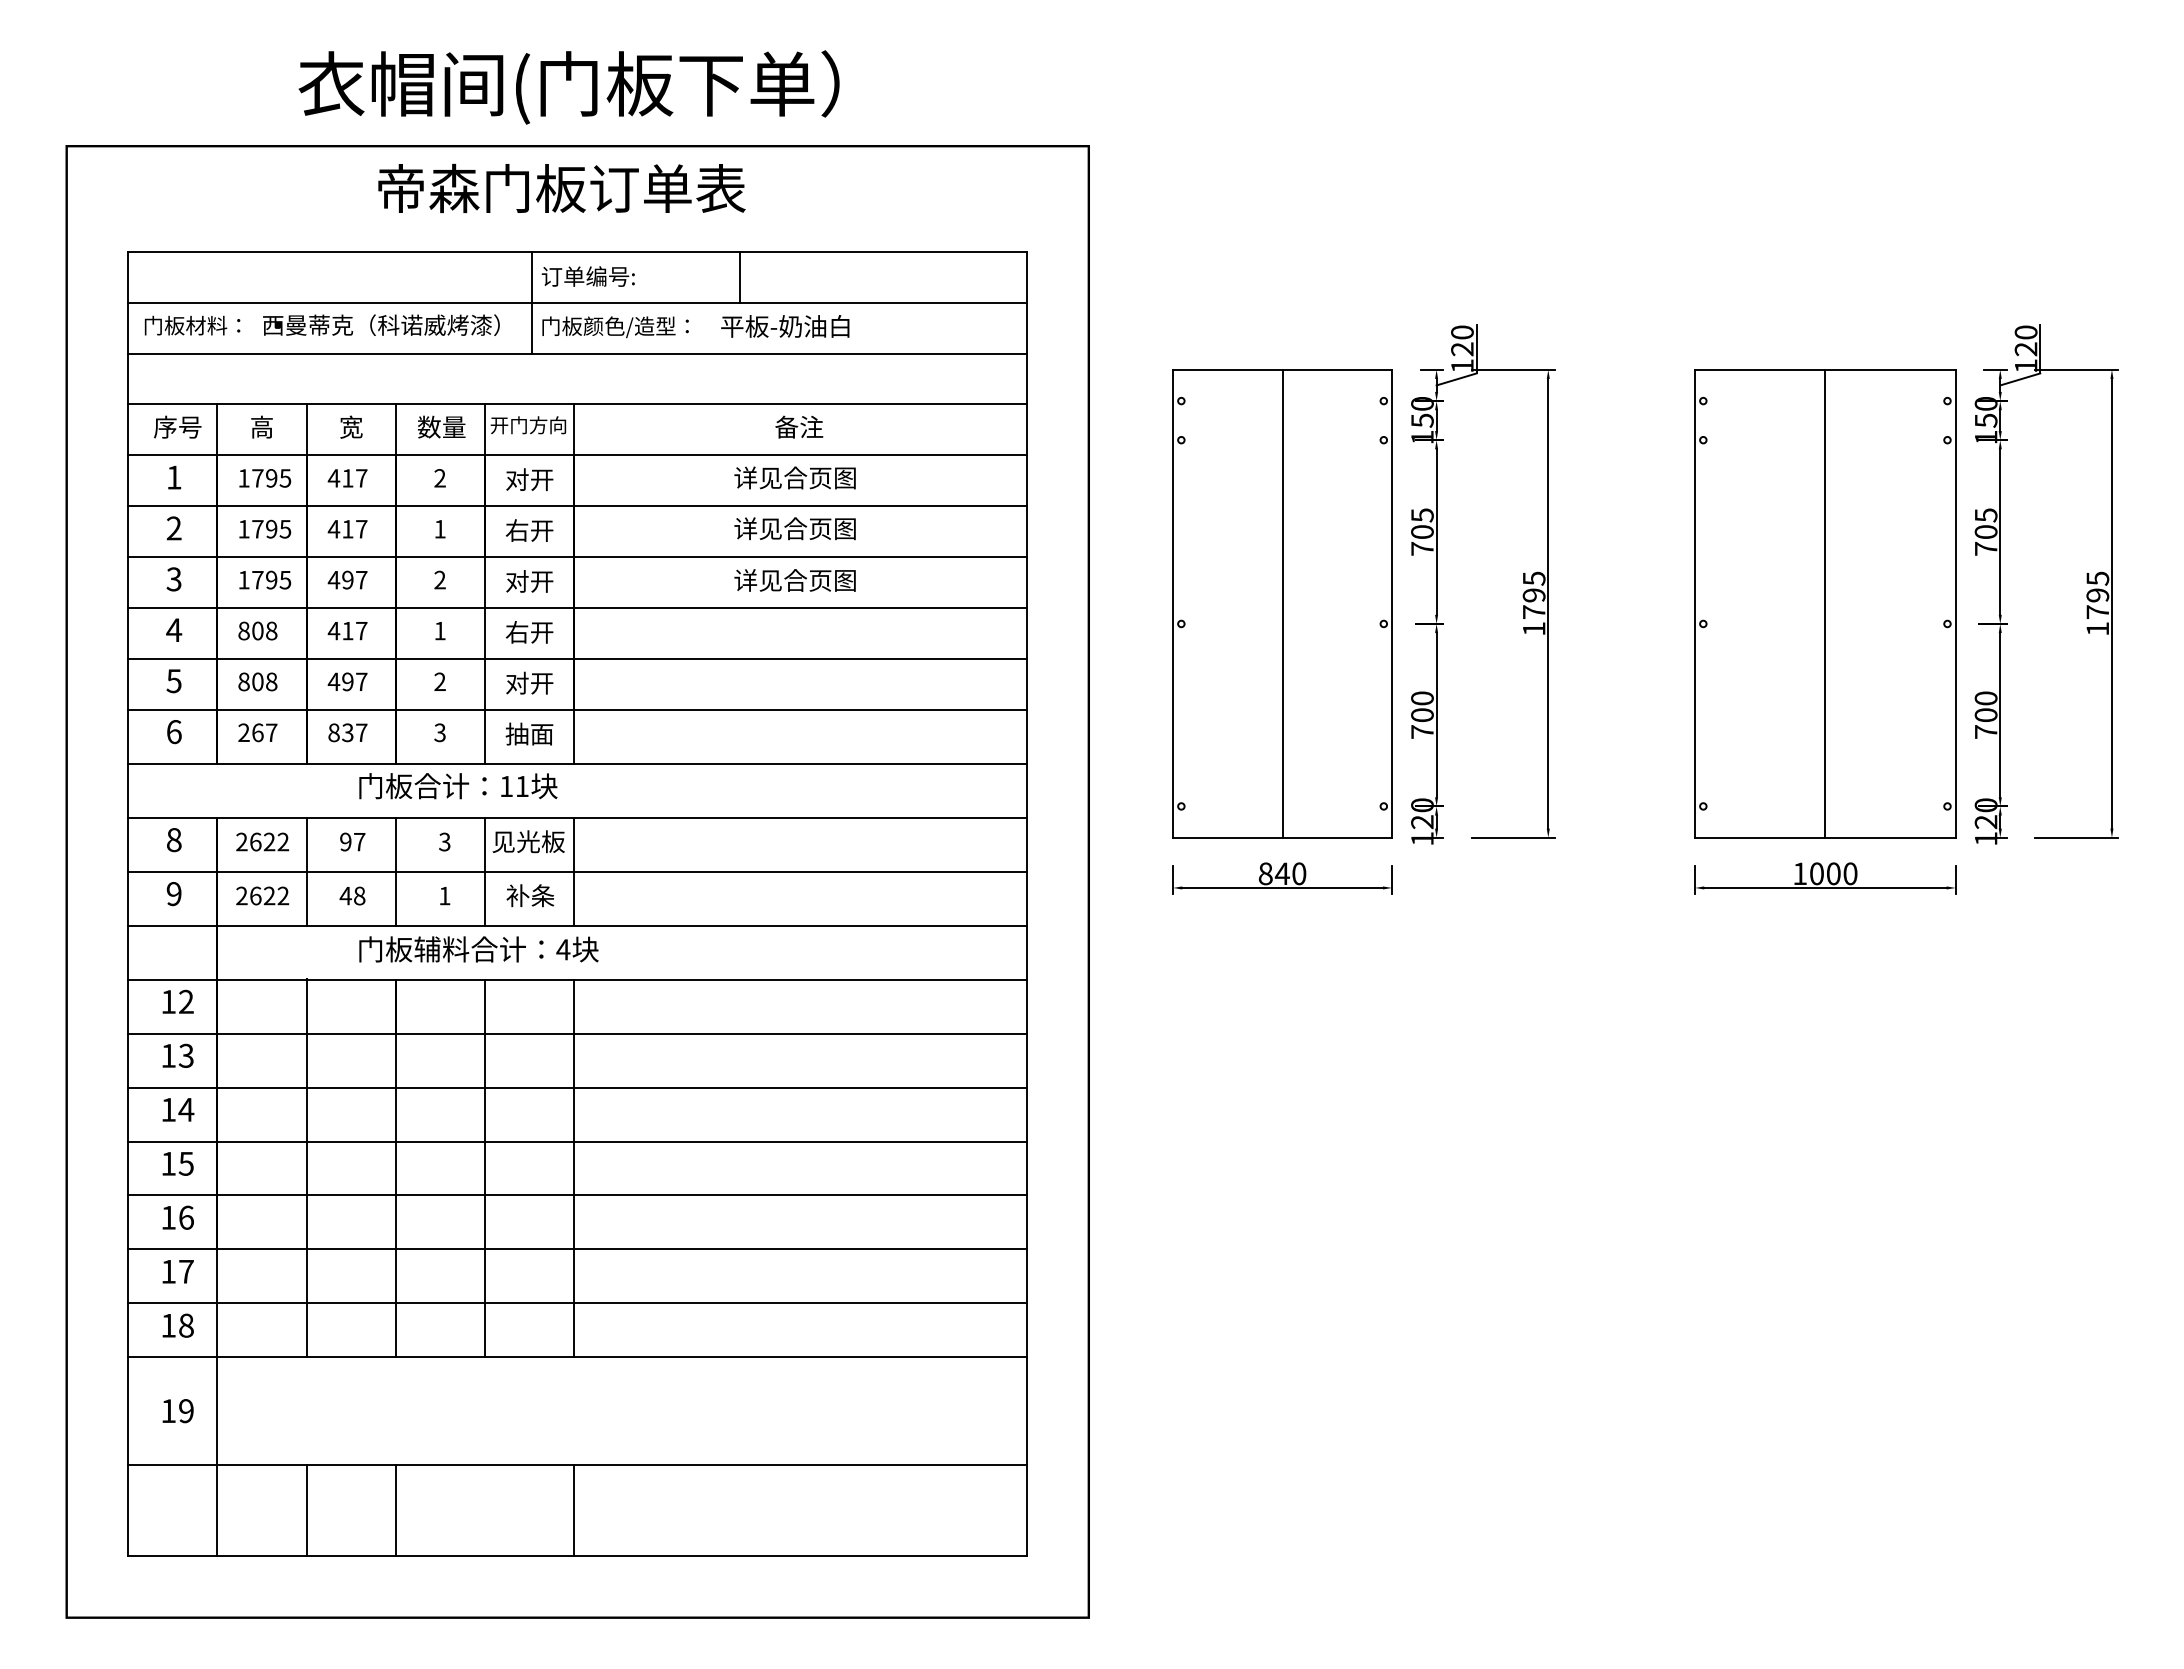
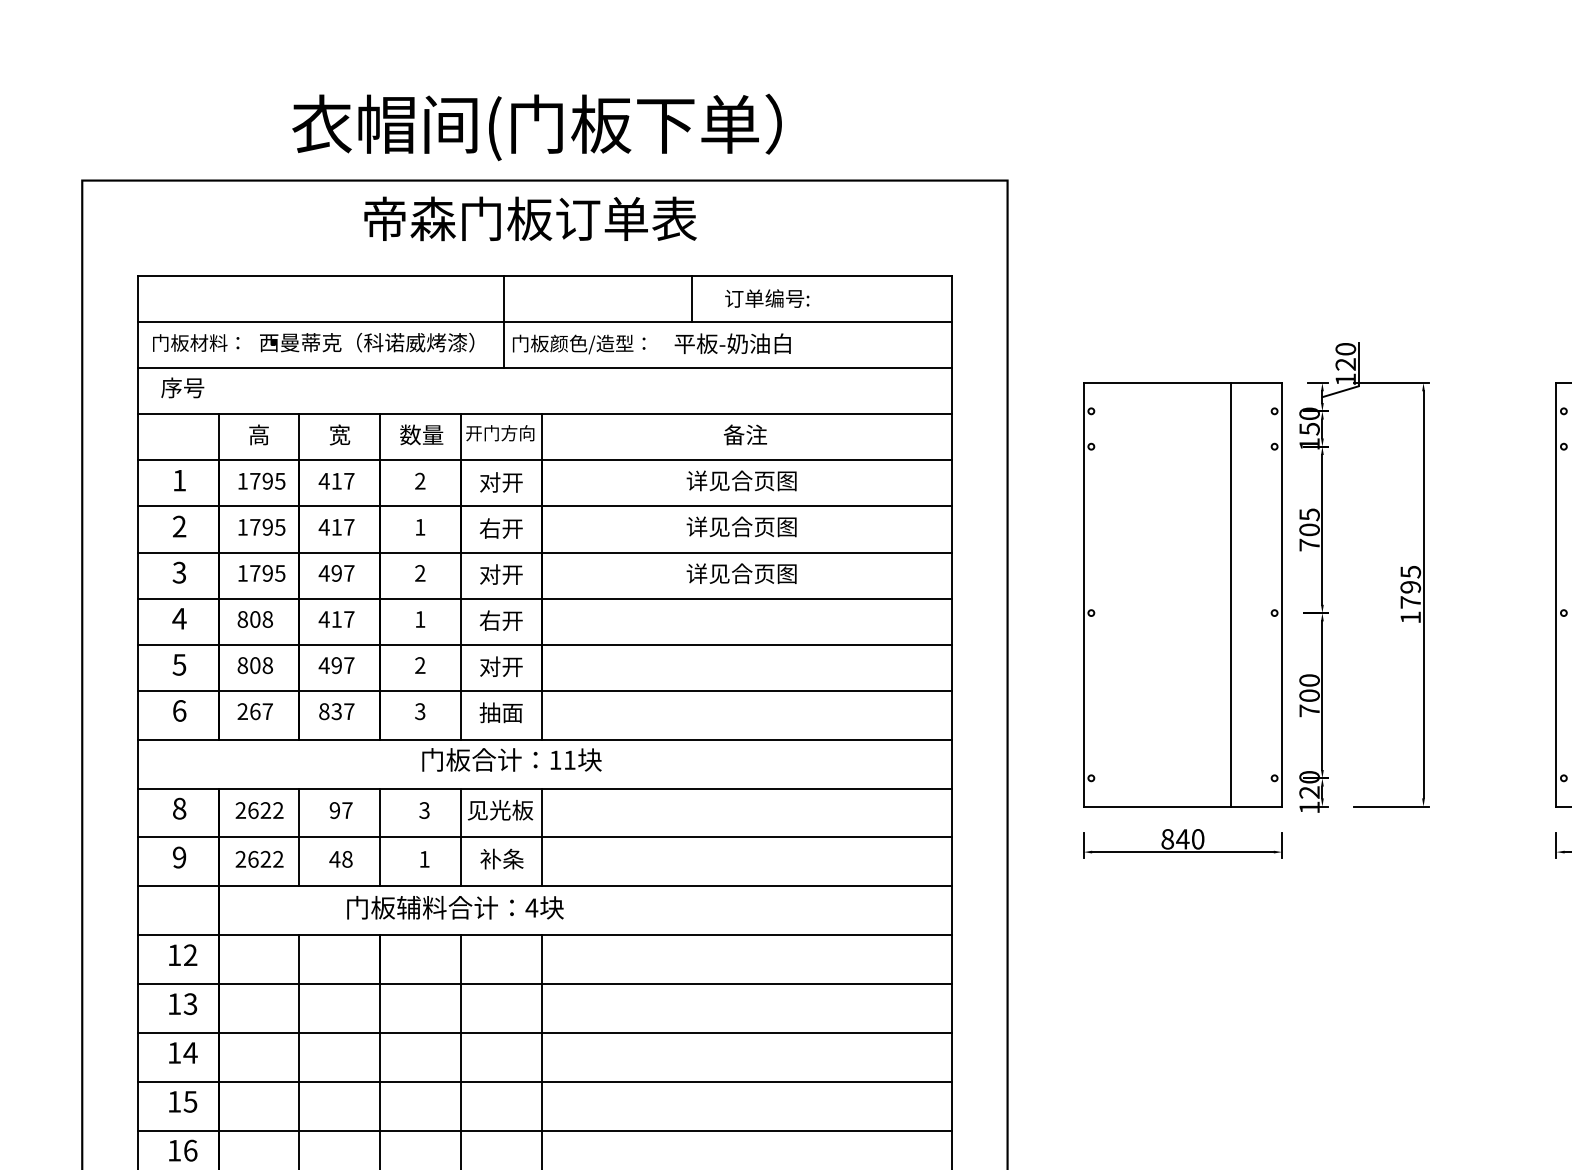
text: (587, 276) -> (766, 298), moved
text: (177, 426) -> (182, 387), moved
line: (1282, 603) -> (1230, 594), moved
text: (458, 786) -> (512, 760), moved

